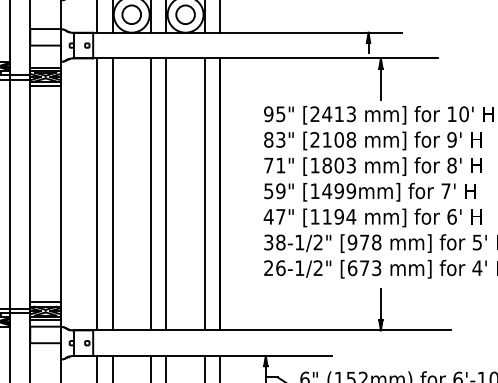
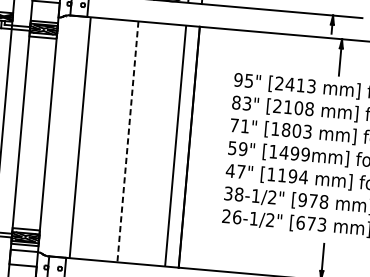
line: (112, 194) -> (93, 138), removed
line: (150, 194) -> (127, 141), solid -> dashed
line: (166, 194) -> (141, 143), removed

